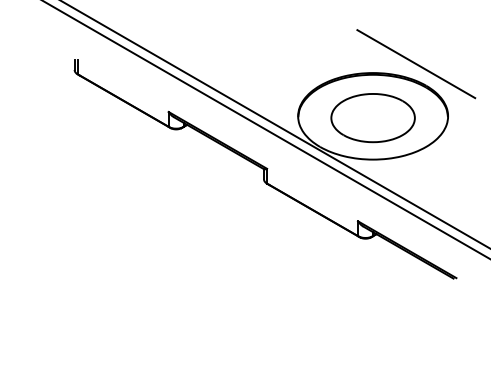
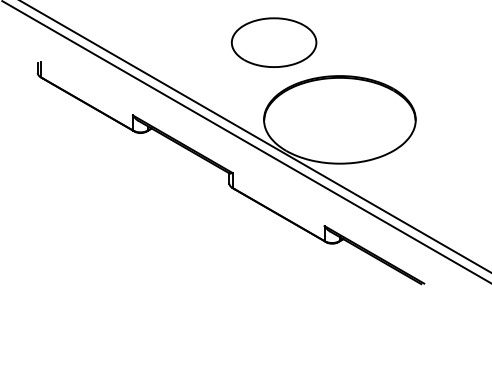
line: (416, 64) -> (383, 67), removed
part: (372, 118) -> (273, 43), moved

